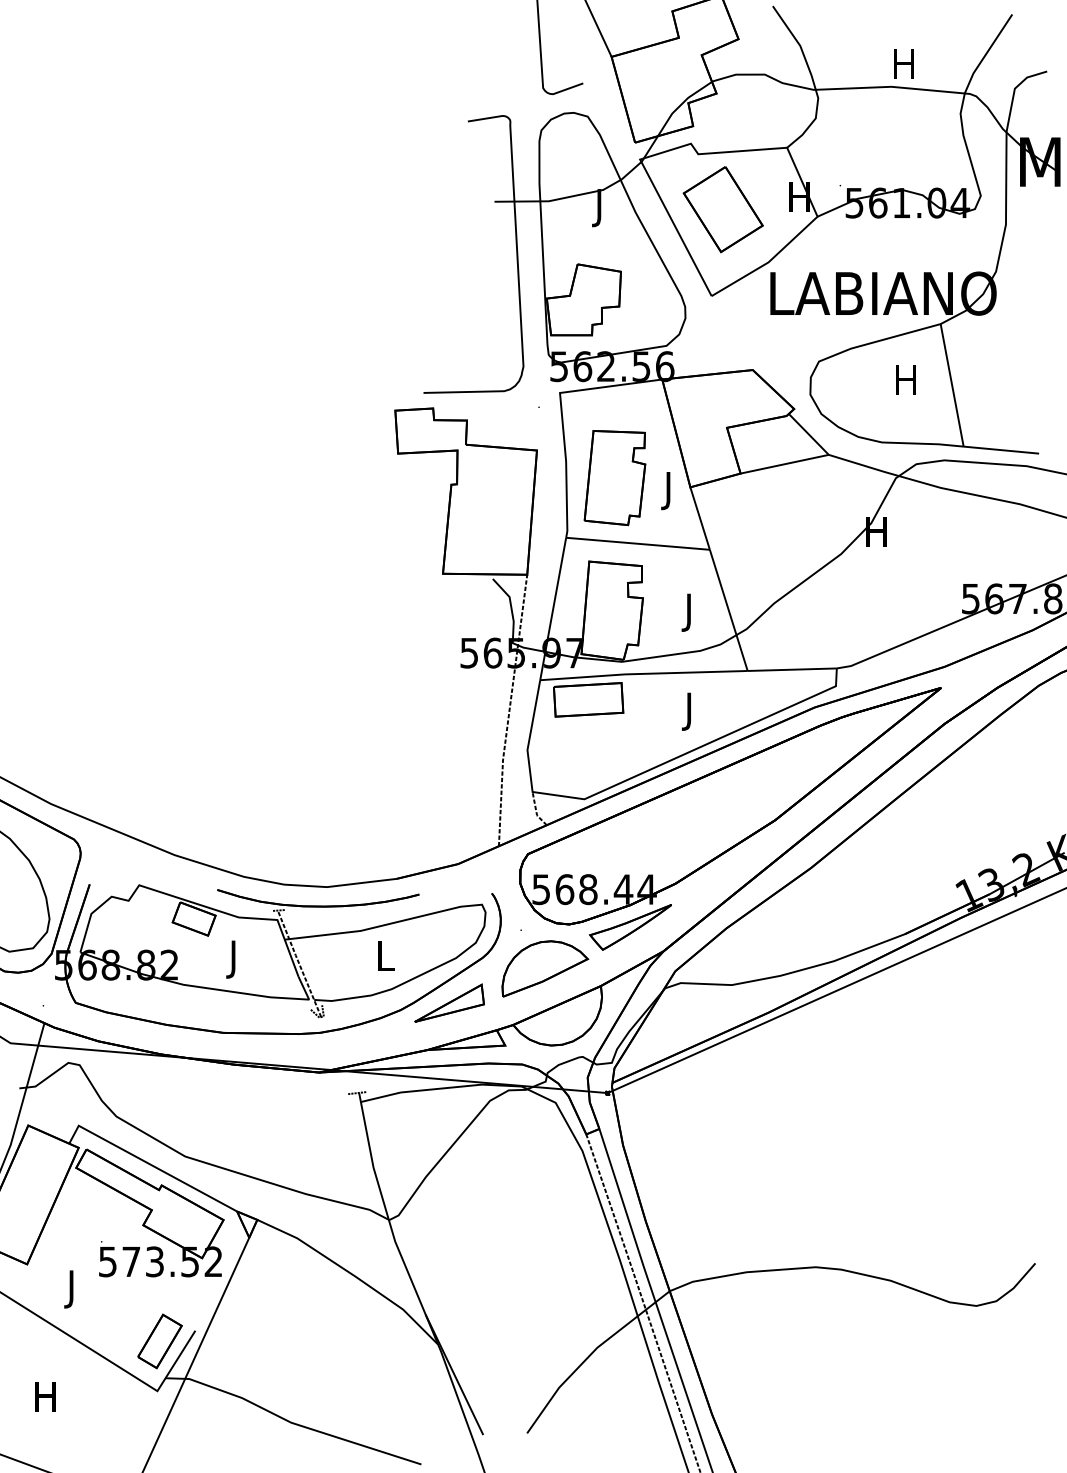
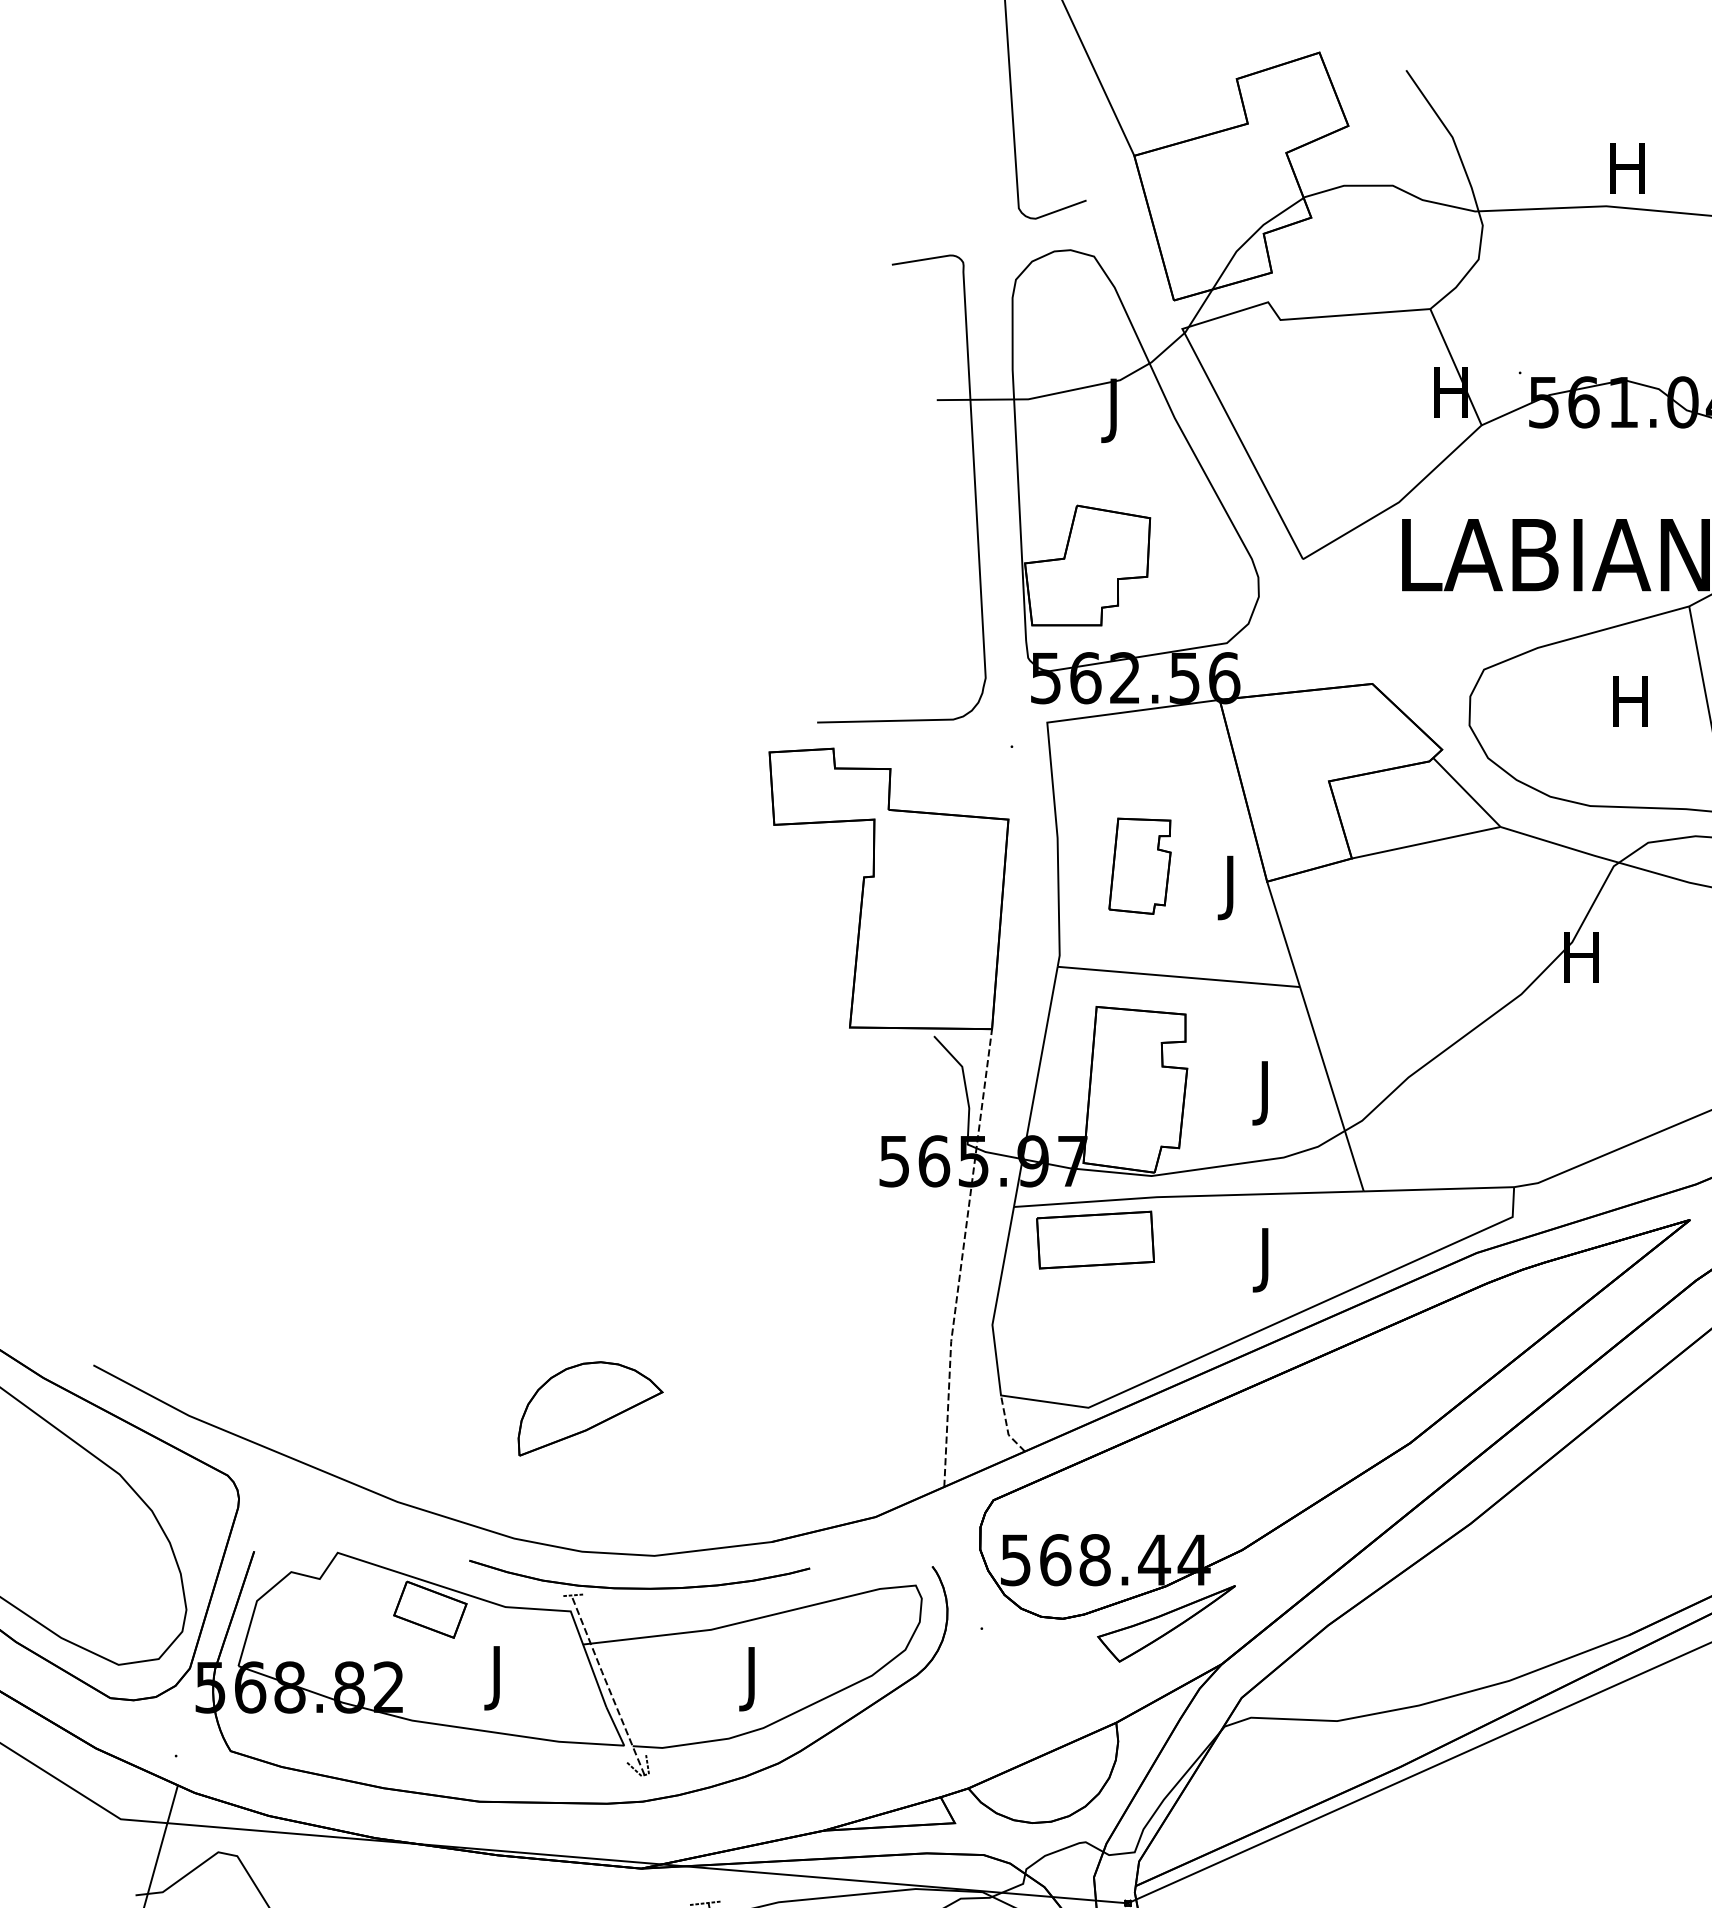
part: (722, 209) -> (1321, 413), removed
part: (614, 478) -> (1139, 866), size x0.6
text: (385, 960) -> (752, 1679), L -> J
part: (545, 968) -> (591, 1408), moved
part: (449, 1002) -> (860, 1750), removed

